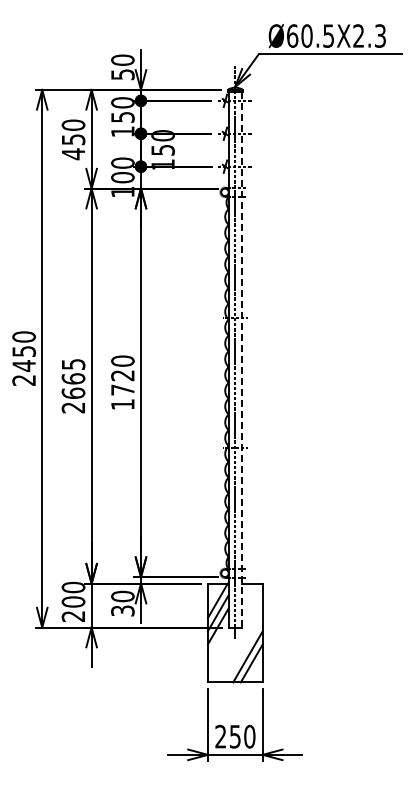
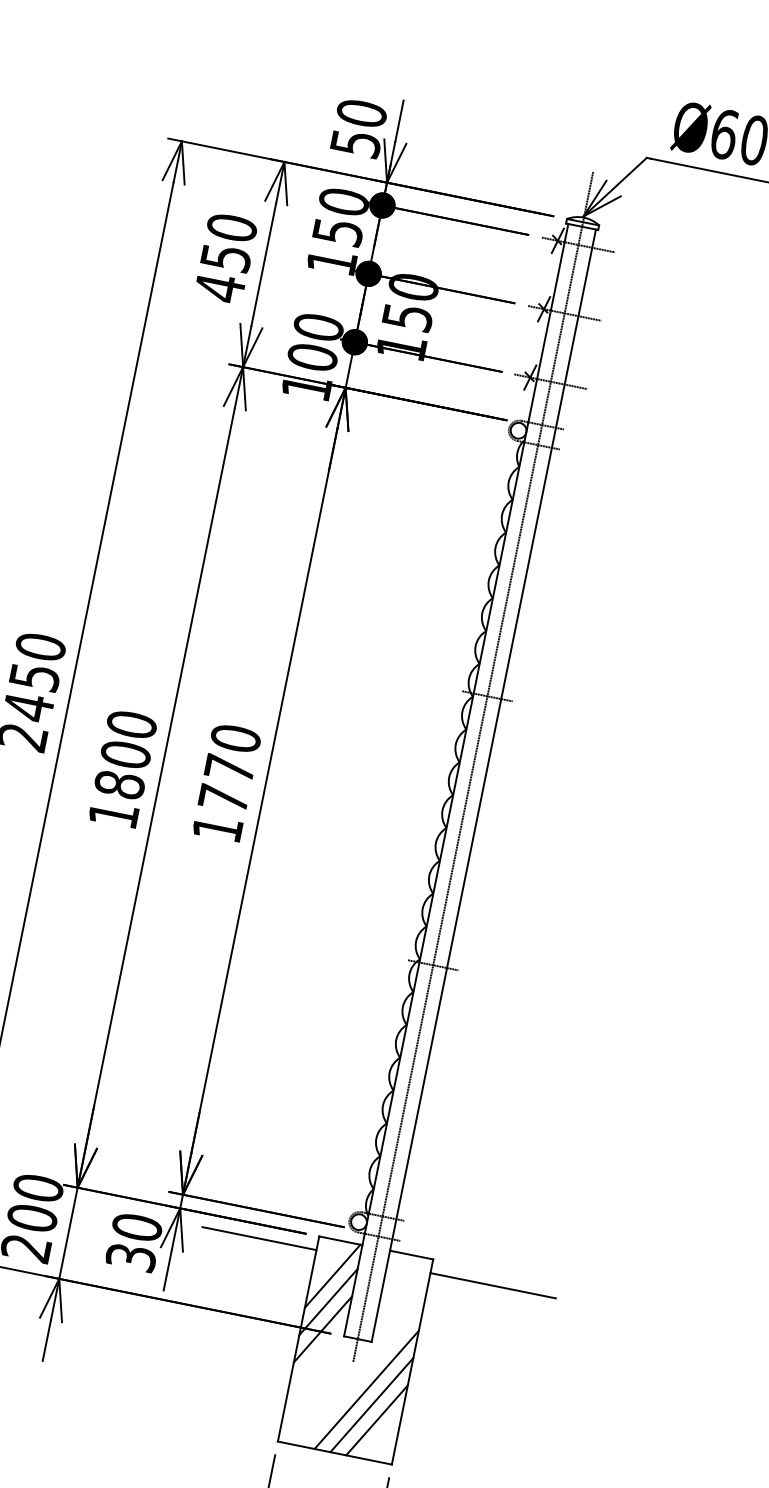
line: (242, 359) -> (484, 785), dashed -> solid
text: (122, 375) -> (228, 768), 1720 -> 1770
text: (73, 385) -> (123, 768), 2665 -> 1800
line: (180, 590) -> (259, 1239), added
line: (292, 590) -> (492, 1286), added
line: (243, 650) -> (365, 1390), added

